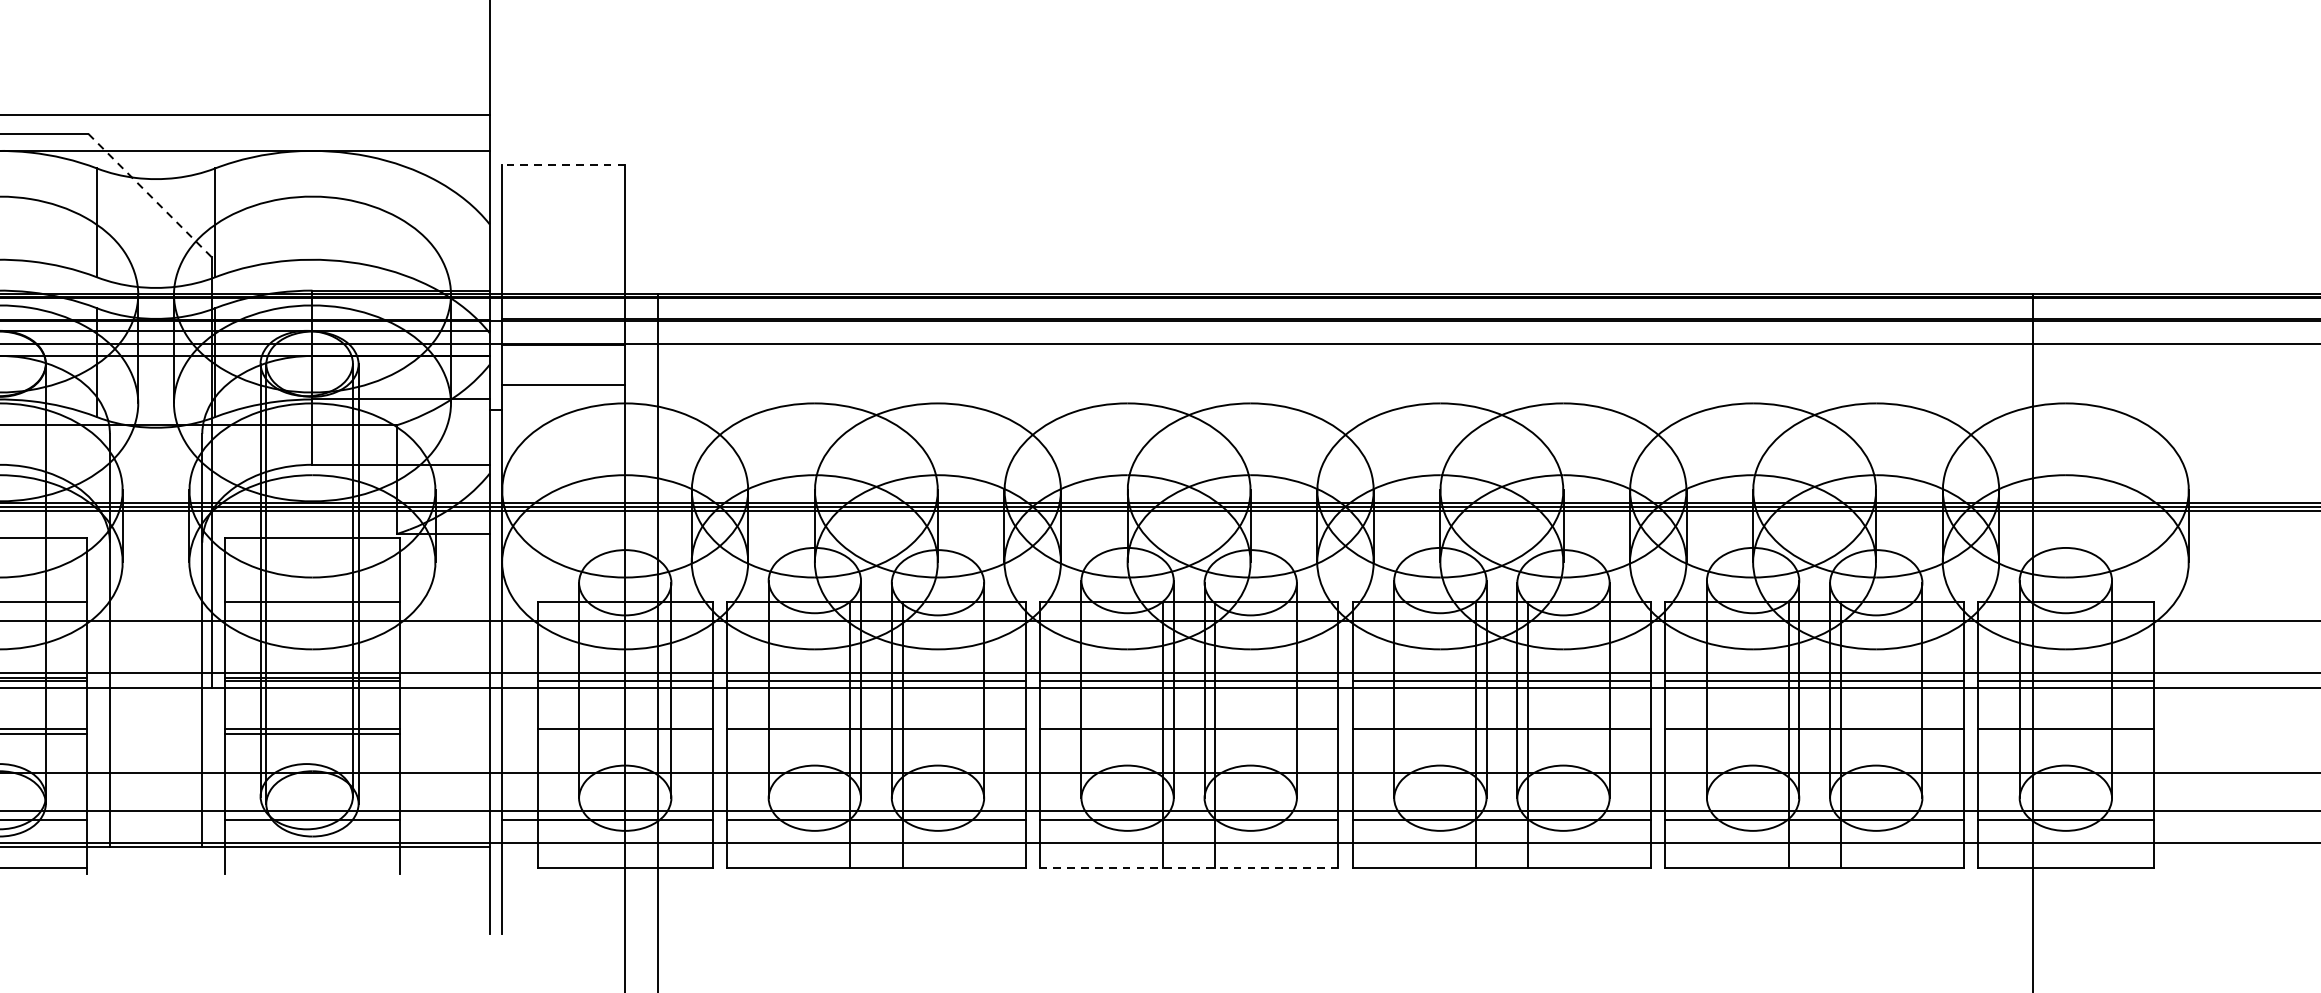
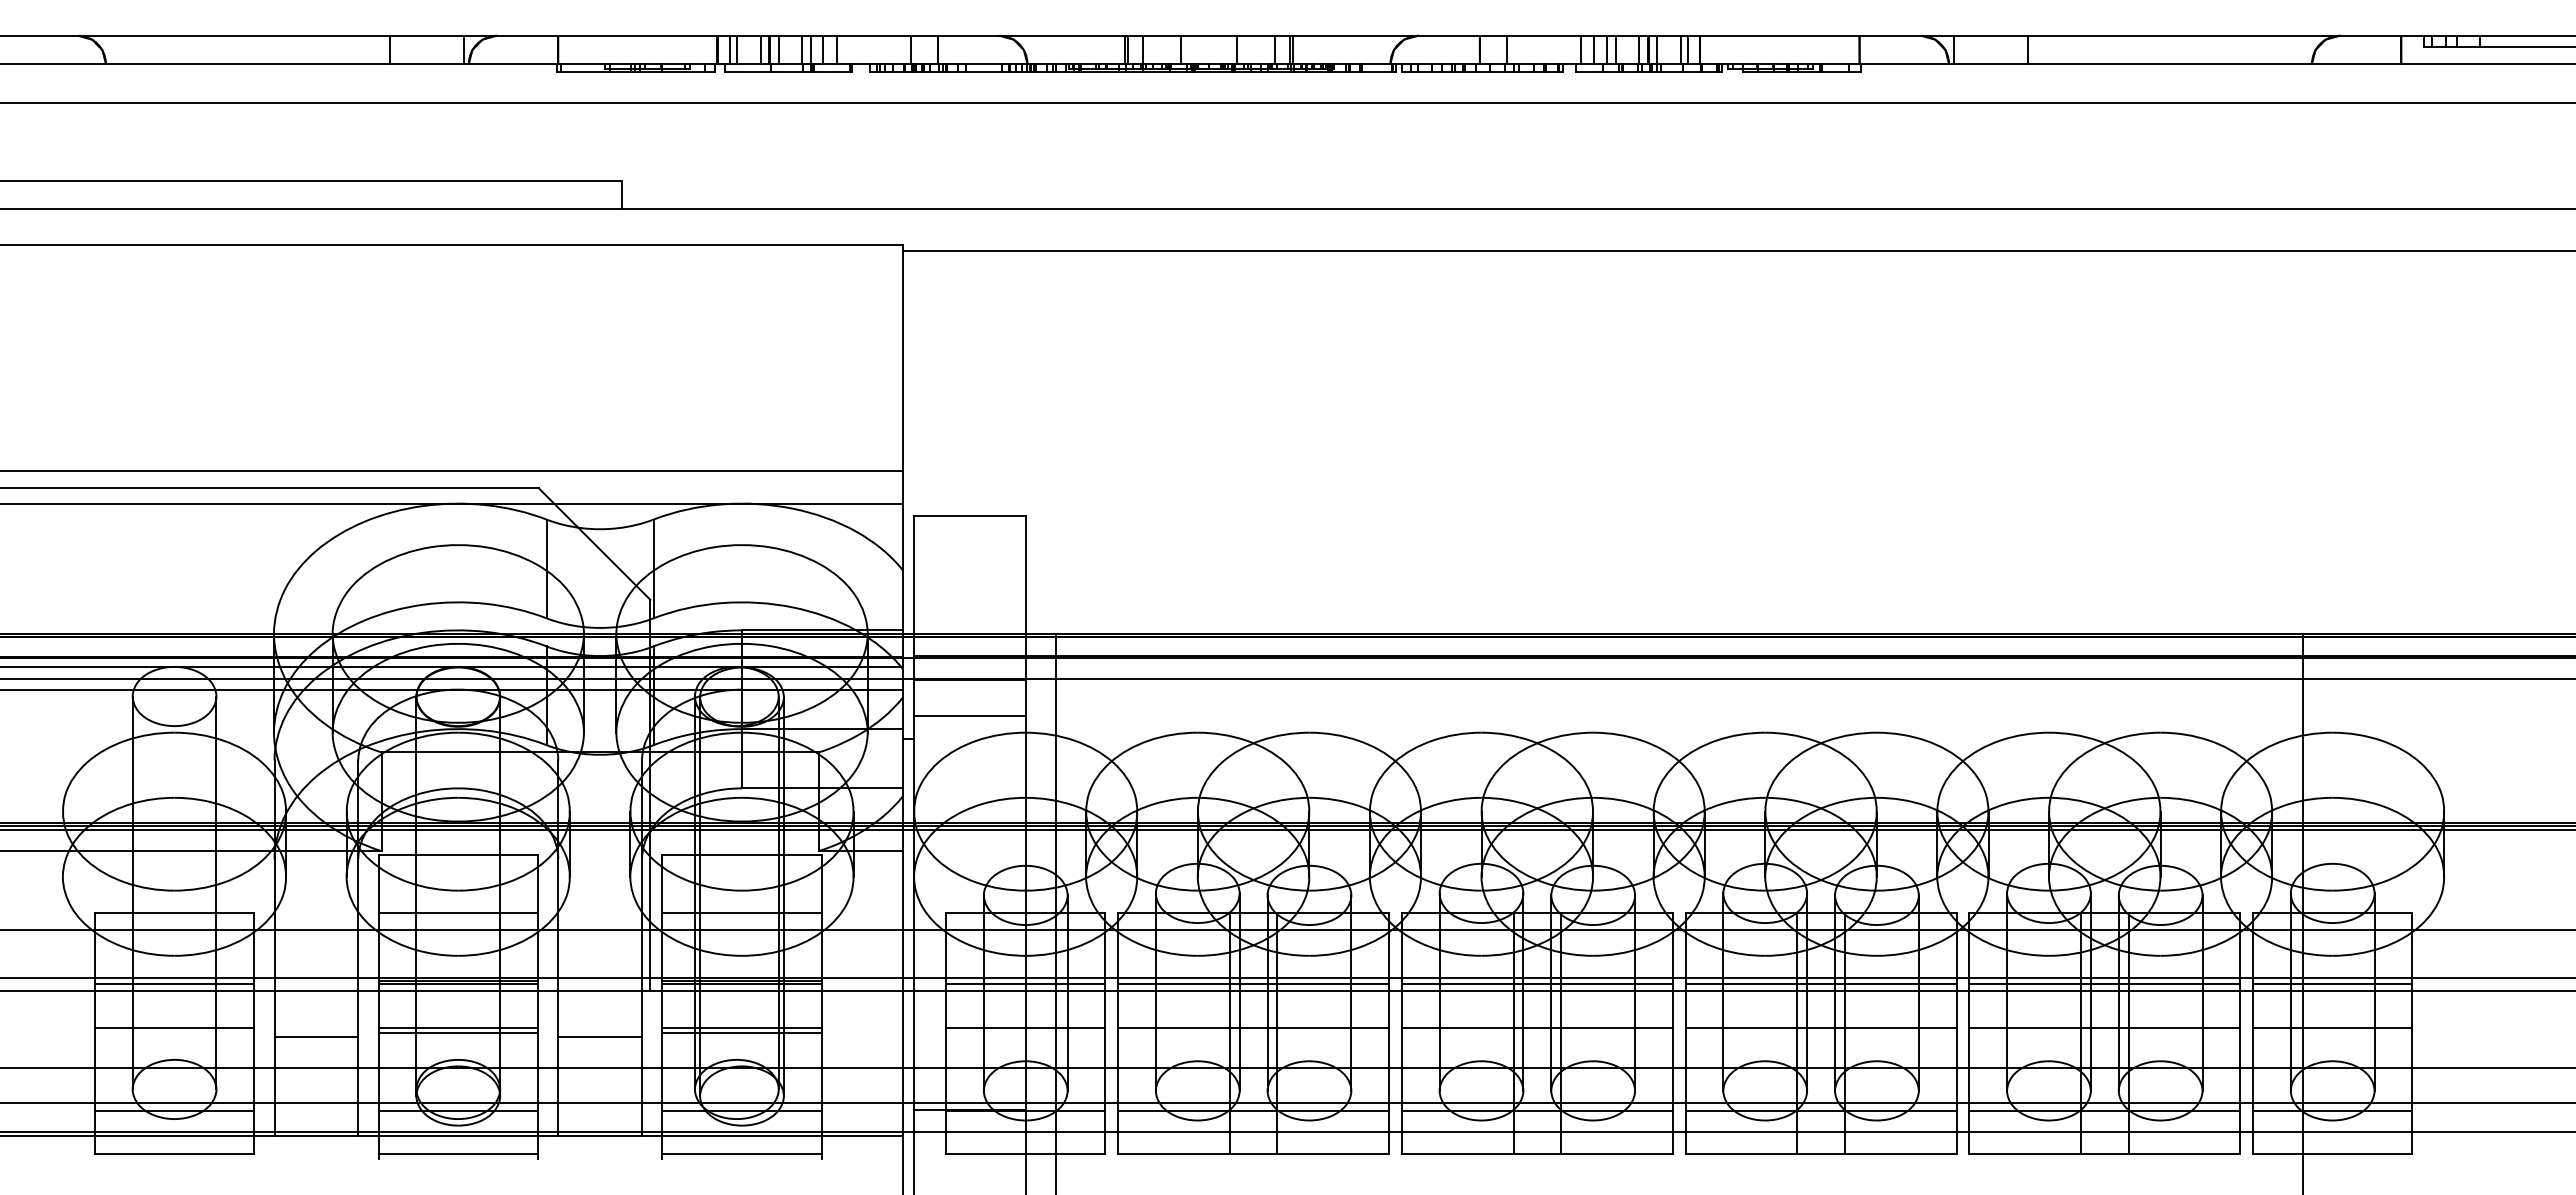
line: (563, 165) -> (969, 516), dashed -> solid
line: (149, 195) -> (594, 544), dashed -> solid
line: (156, 738) -> (600, 1036), added
line: (311, 868) -> (741, 1154), added
line: (1188, 868) -> (1536, 1154), dashed -> solid

